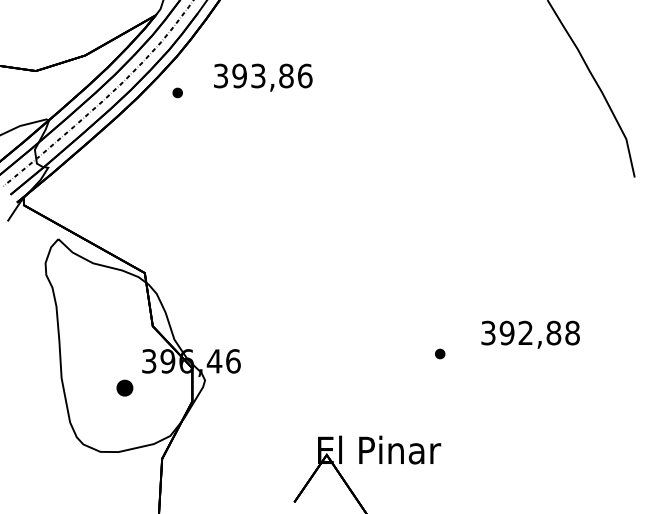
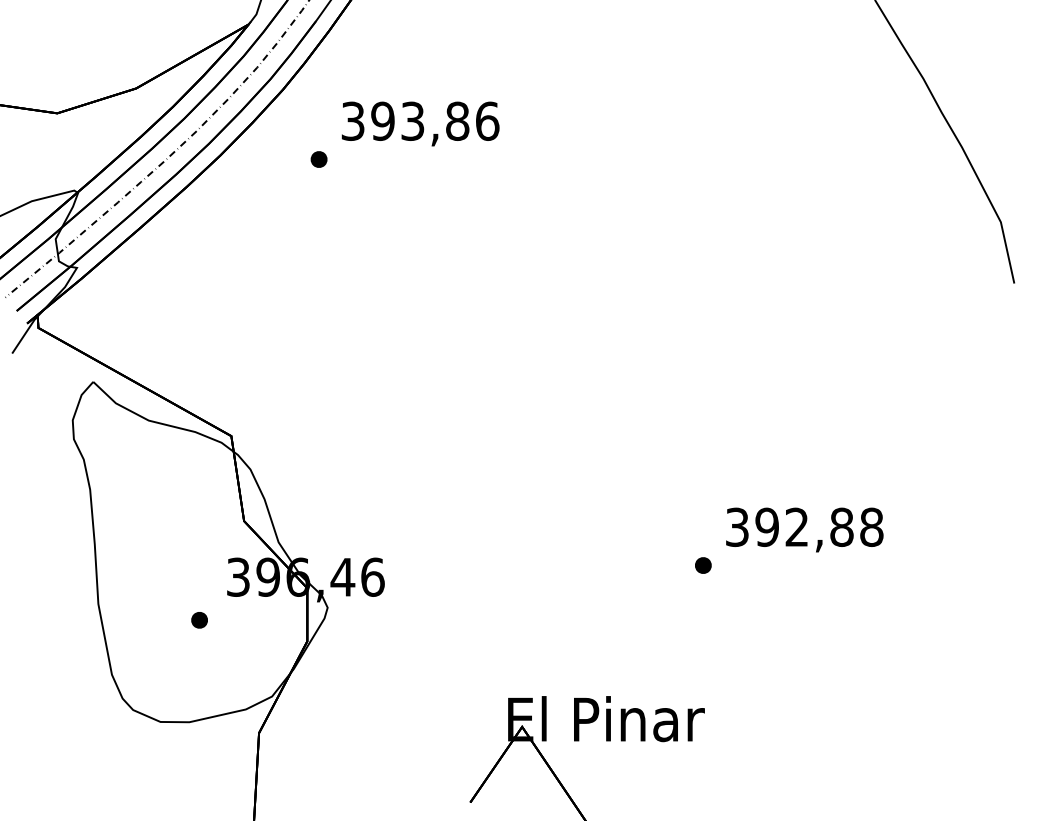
part: (177, 92) -> (318, 158), moved
text: (530, 334) -> (804, 529), moved
part: (124, 388) -> (198, 620), size x0.62

